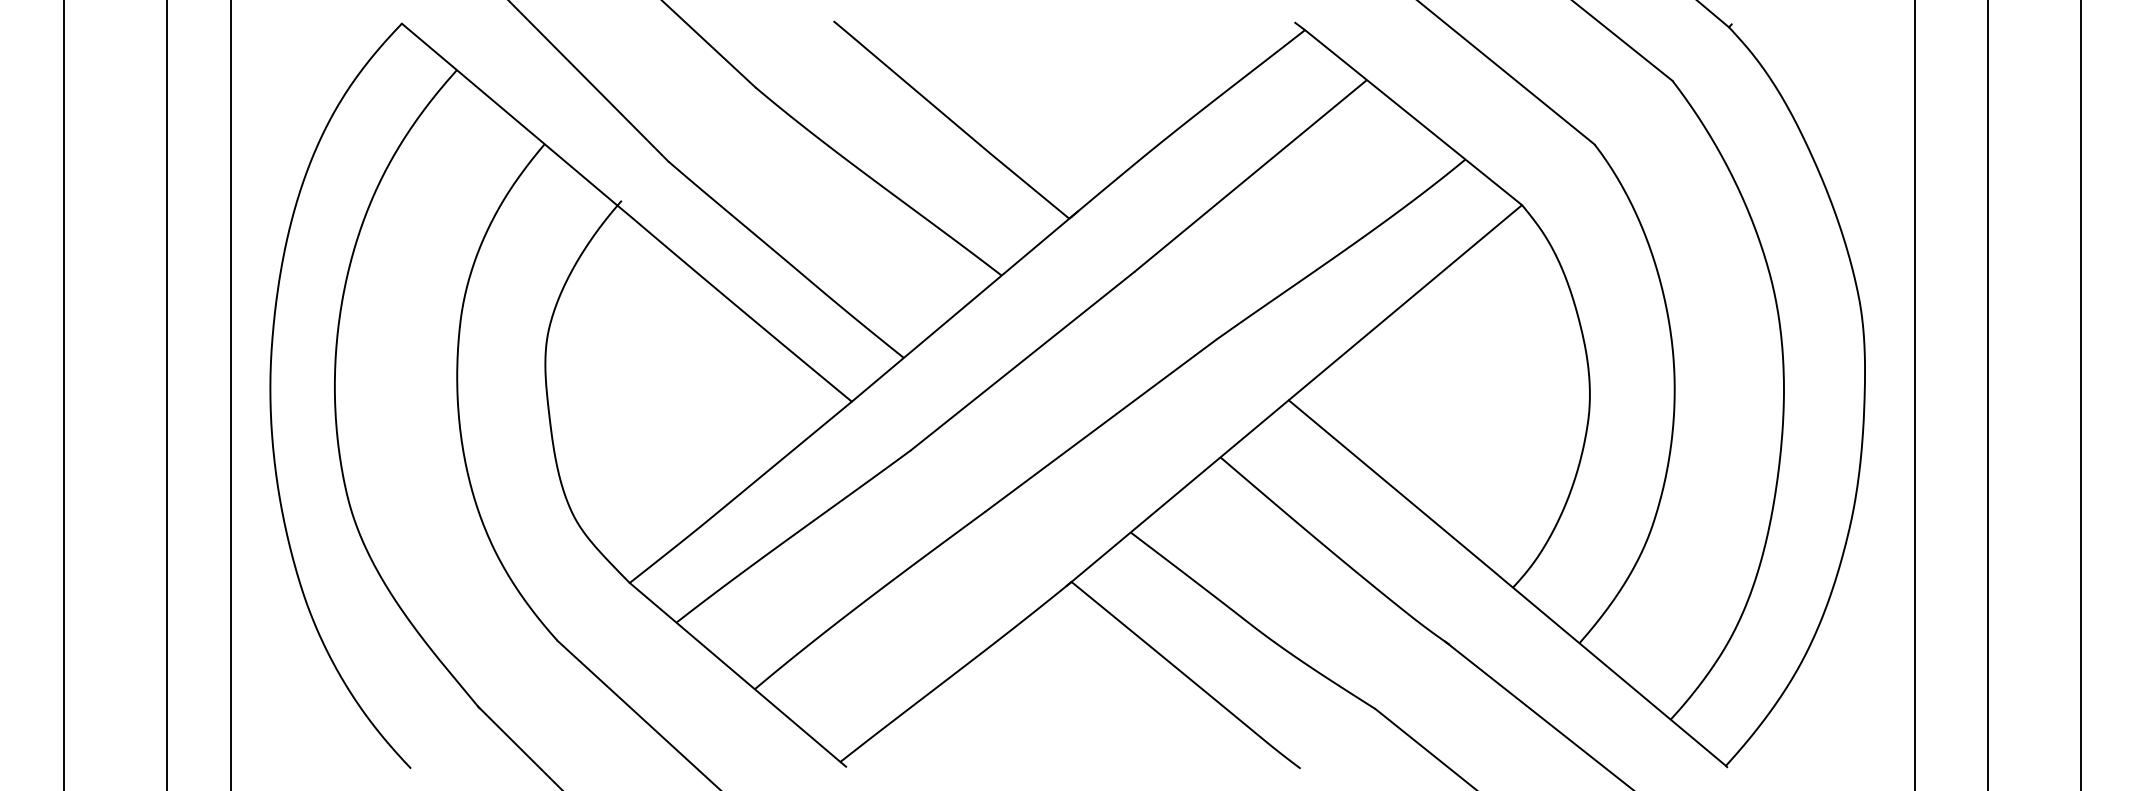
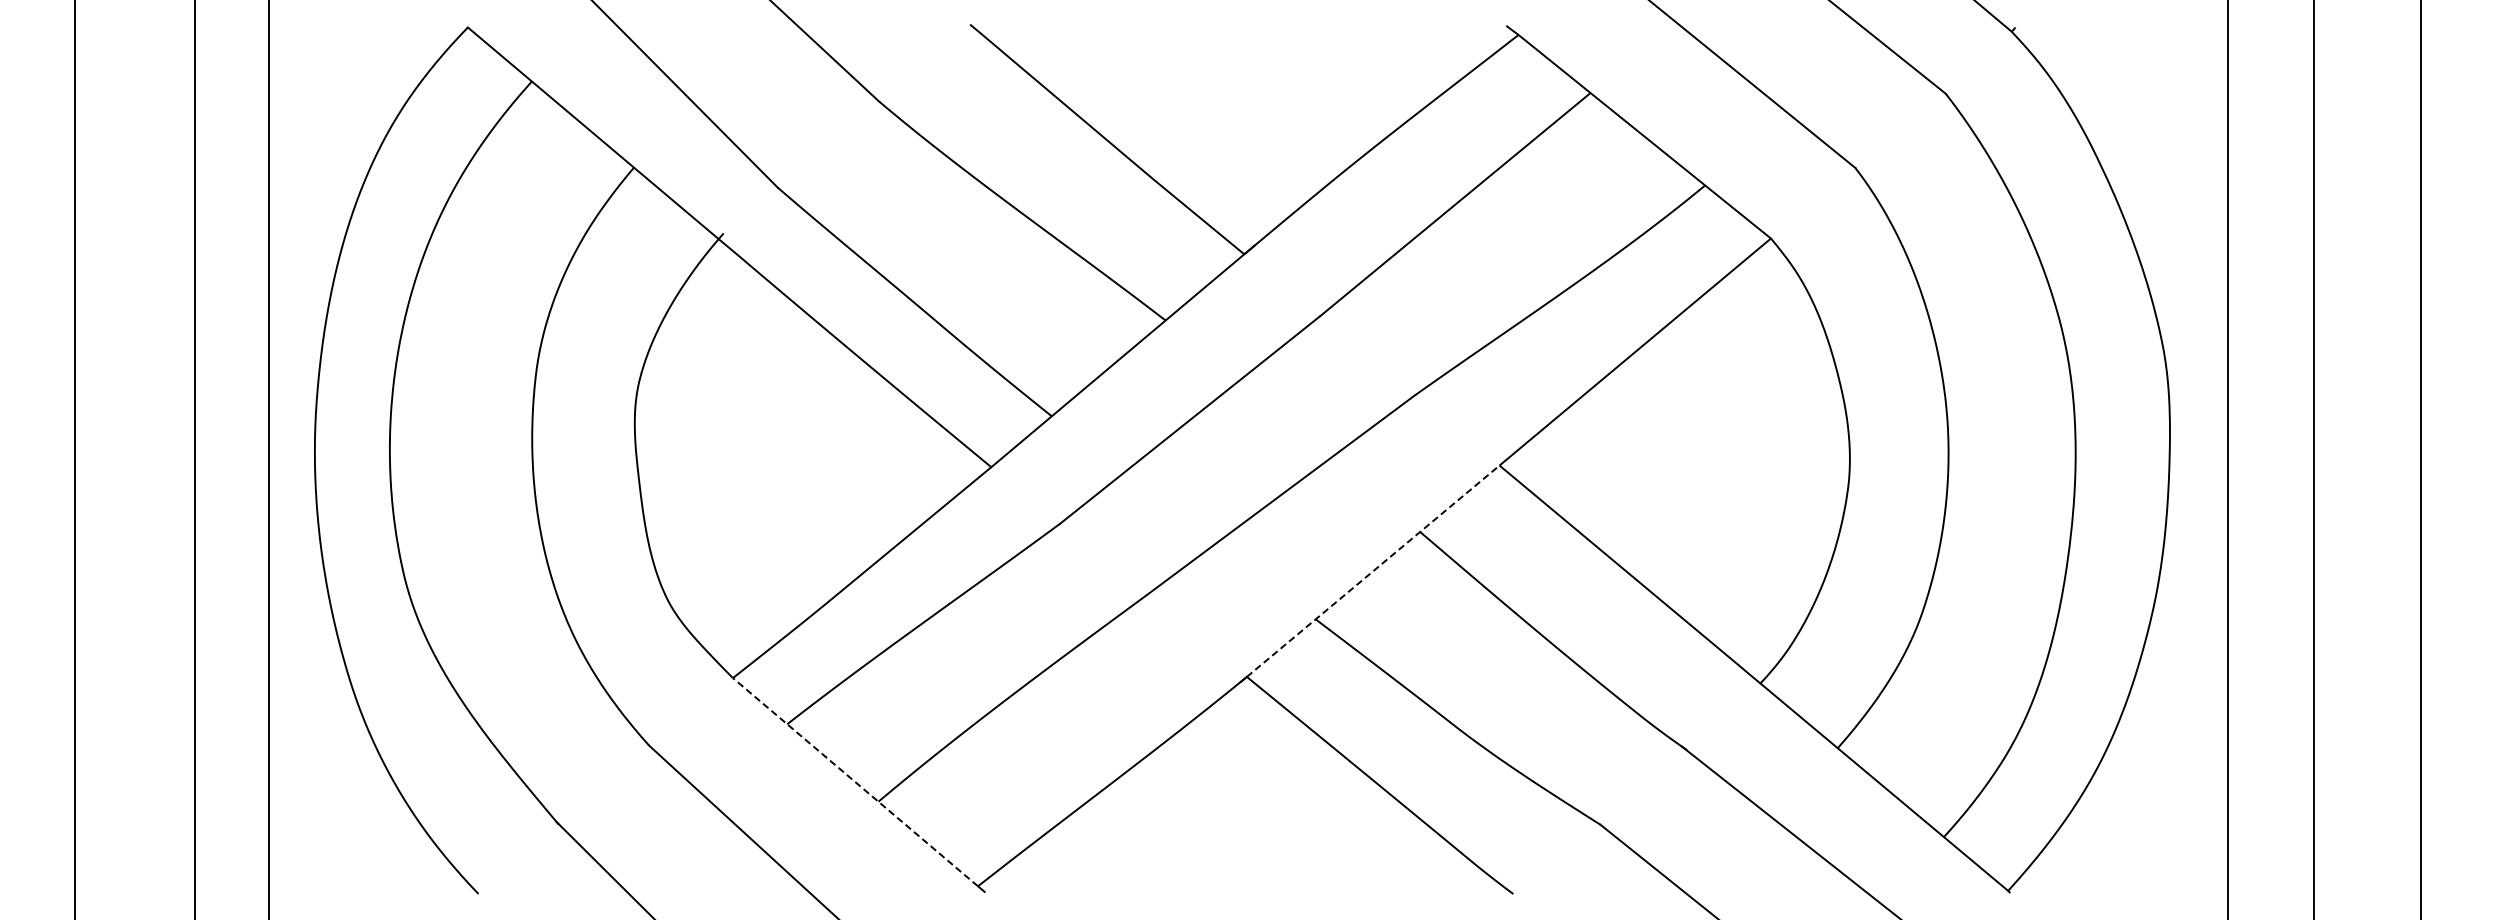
line: (1180, 491) -> (1373, 571), solid -> dashed
line: (735, 672) -> (855, 782), solid -> dashed

